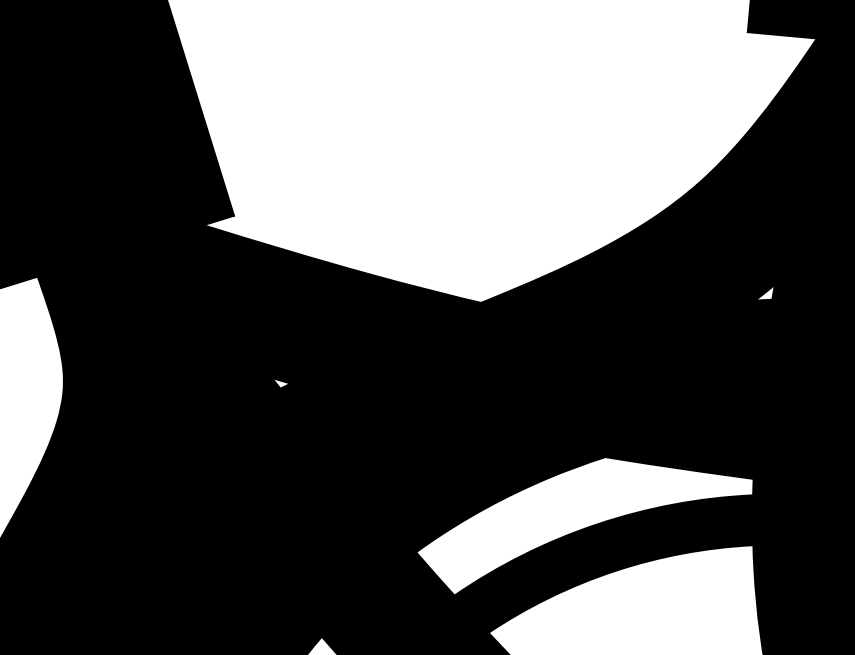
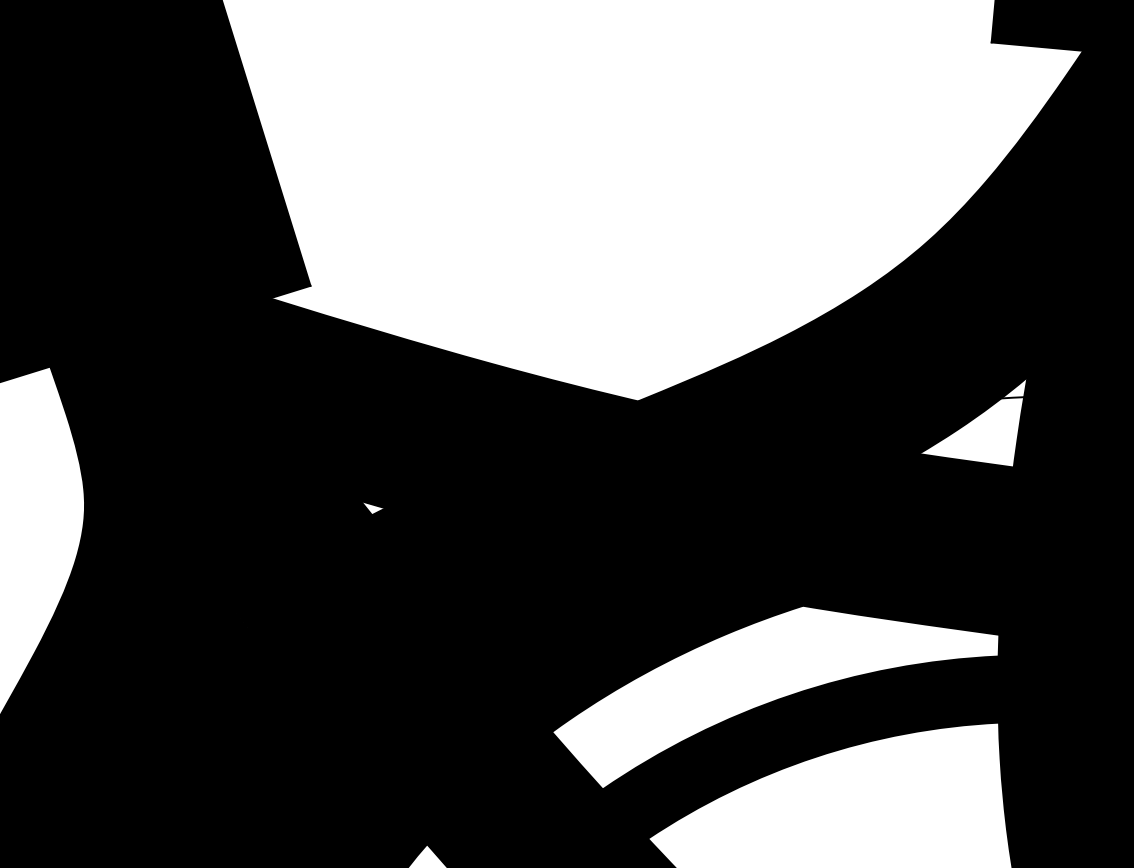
fill: (732, 326) -> (971, 432), removed

